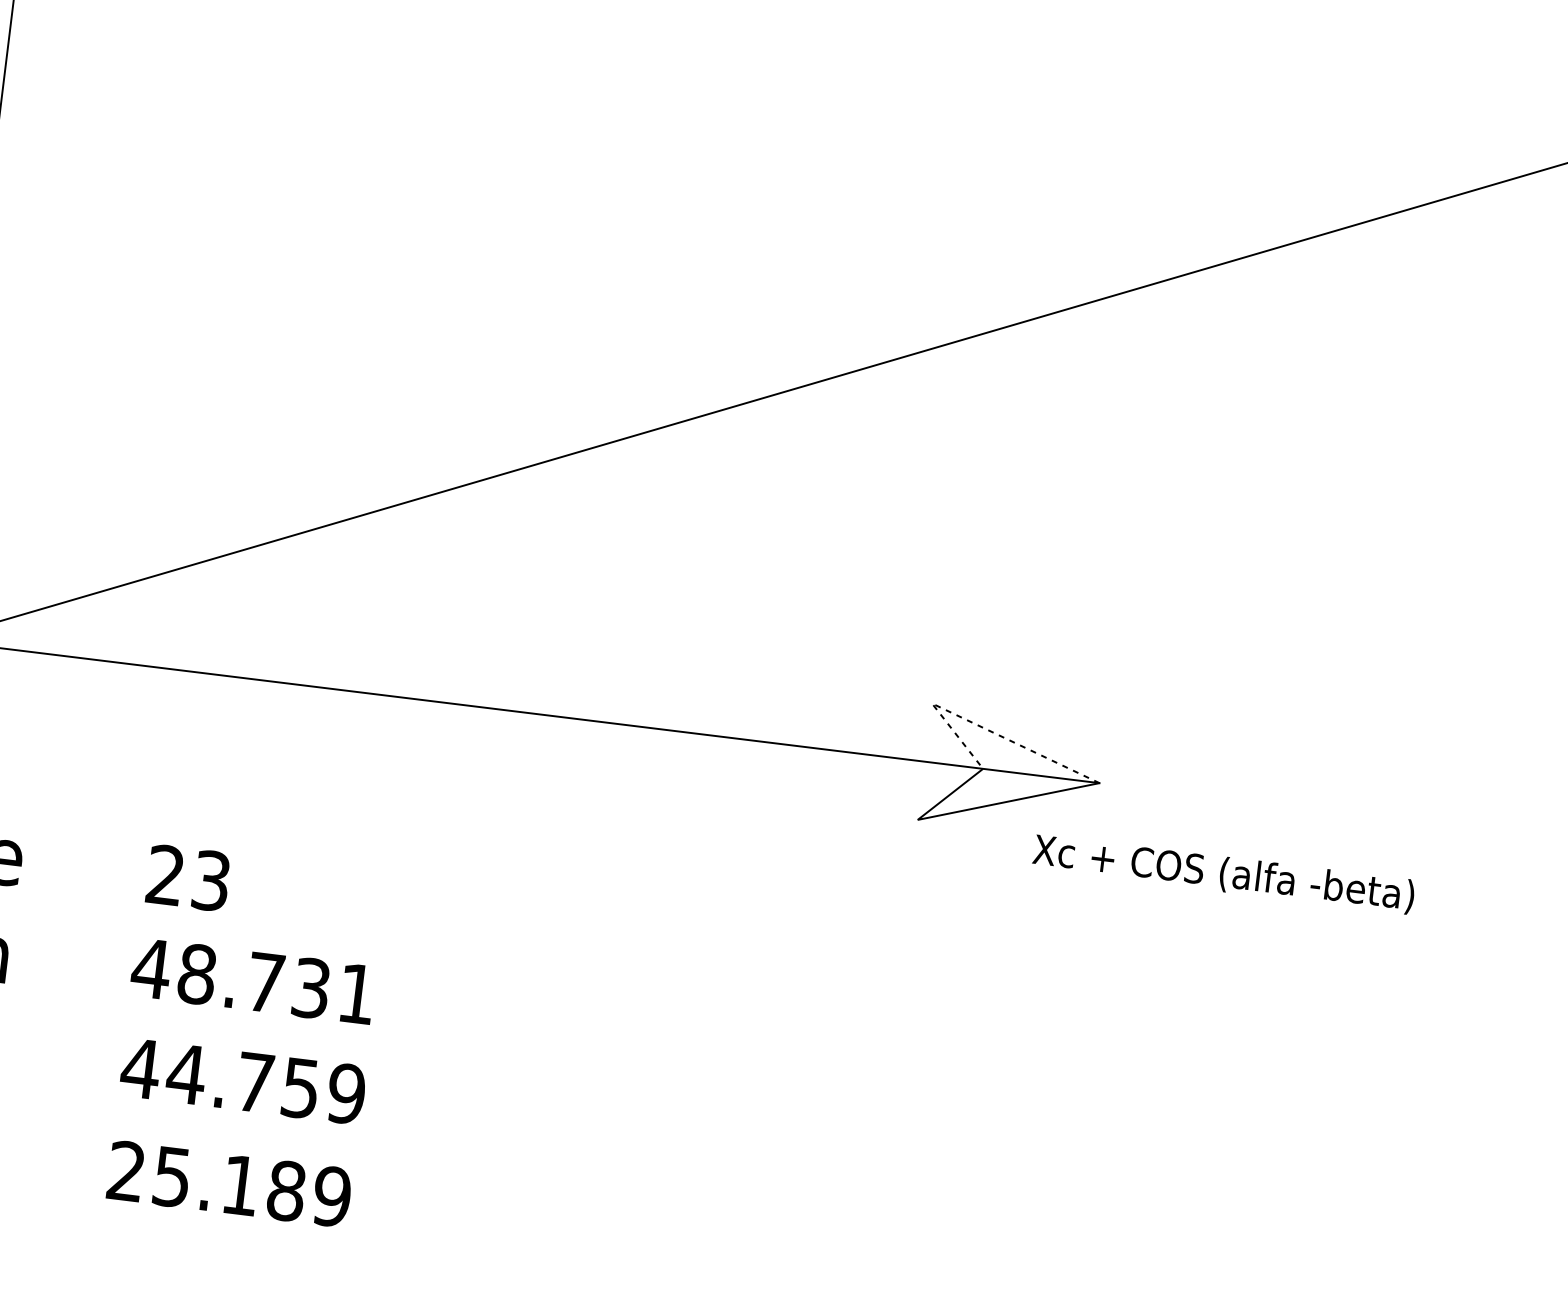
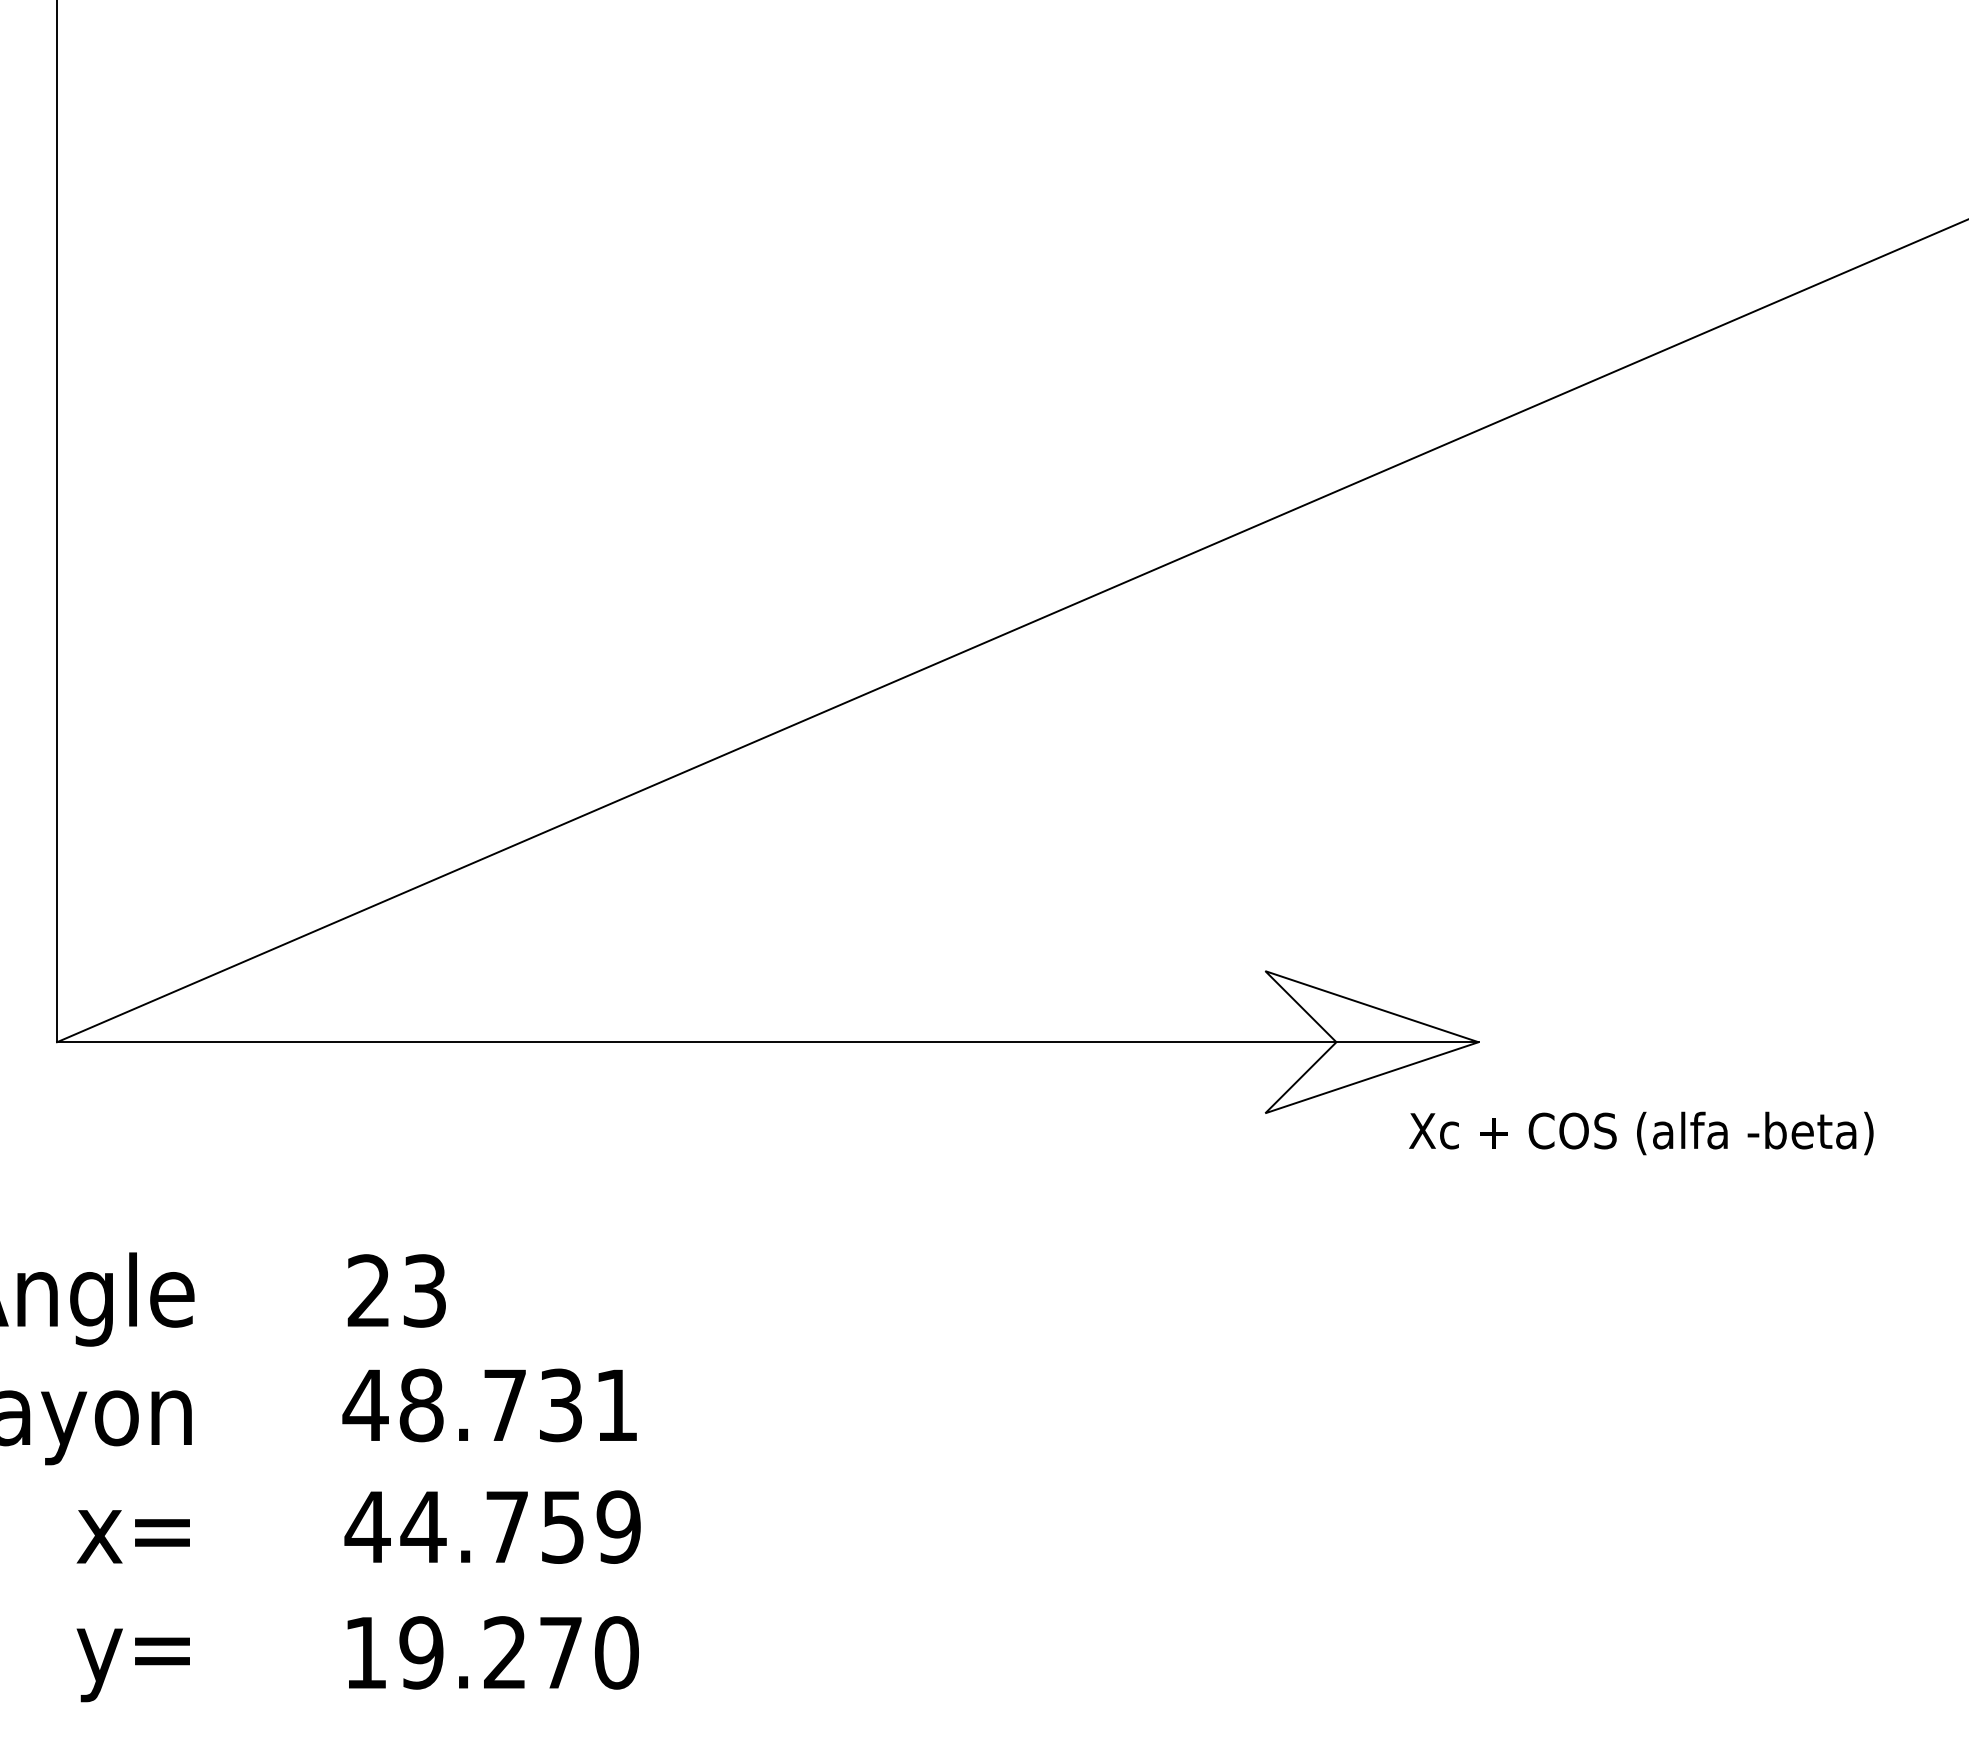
line: (977, 725) -> (1323, 990), dashed -> solid
text: (229, 1183) -> (491, 1652), 25.189 -> 19.270

